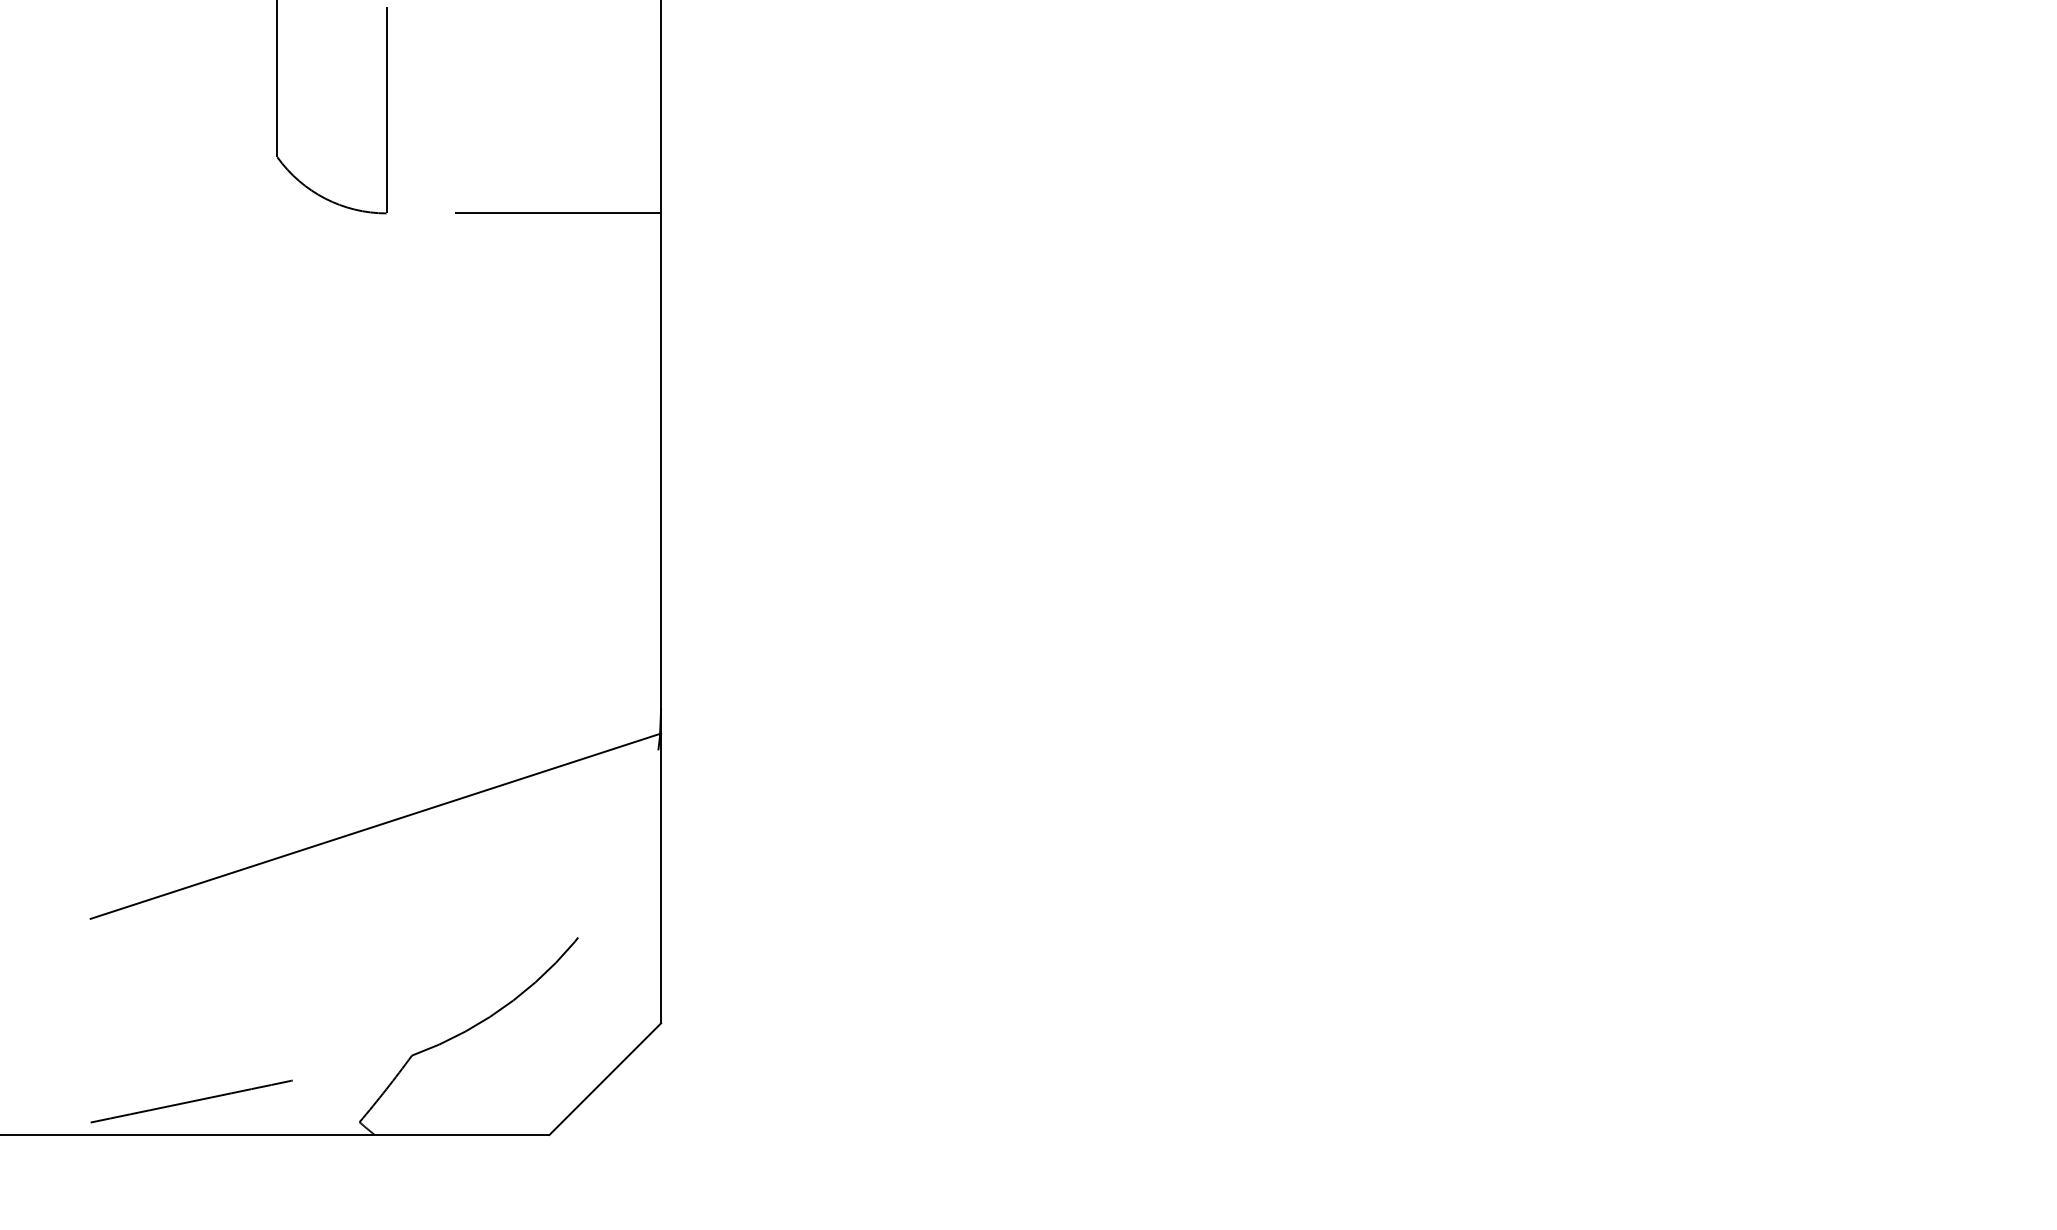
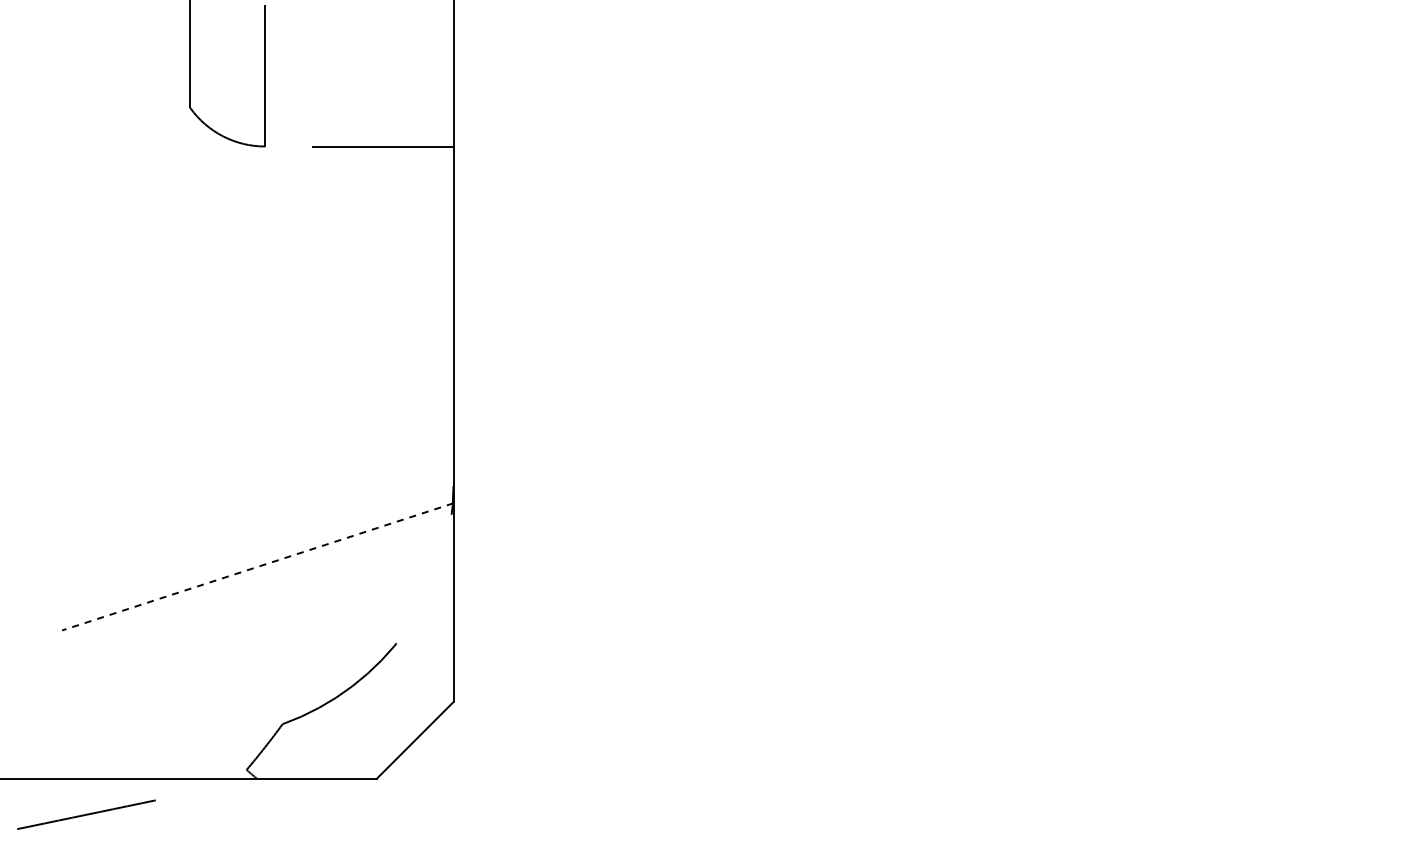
line: (375, 825) -> (257, 566), solid -> dashed
line: (191, 1101) -> (86, 814), moved

